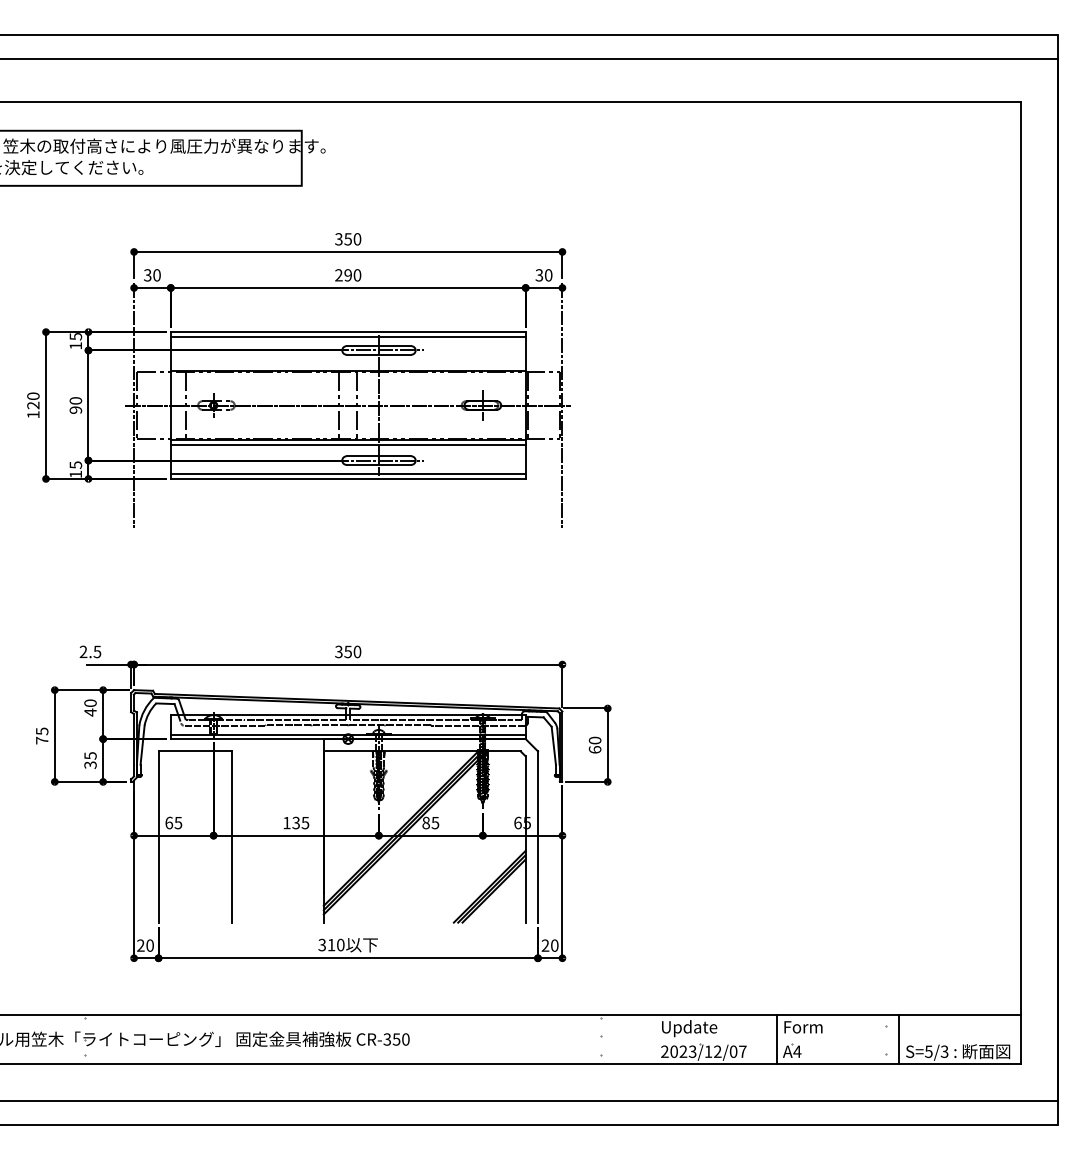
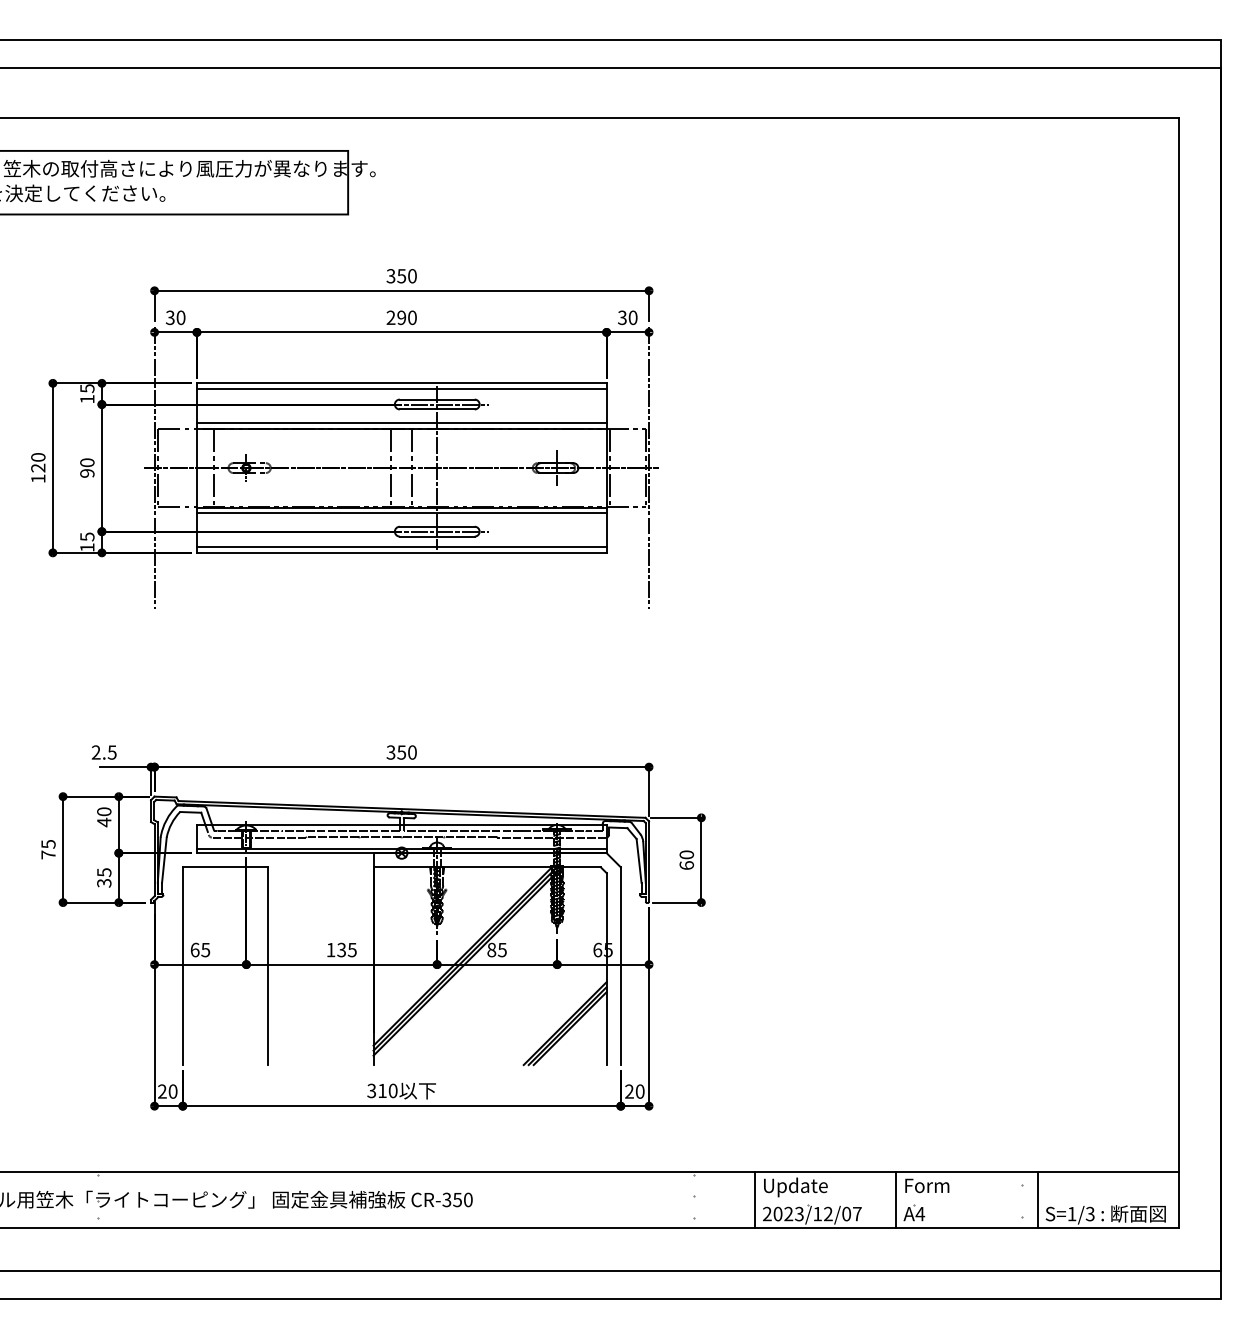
line: (347, 366) -> (400, 423), added
line: (654, 1039) -> (755, 1199), added
text: (928, 1051) -> (1071, 1213), S=5/3 -> S=1/3

